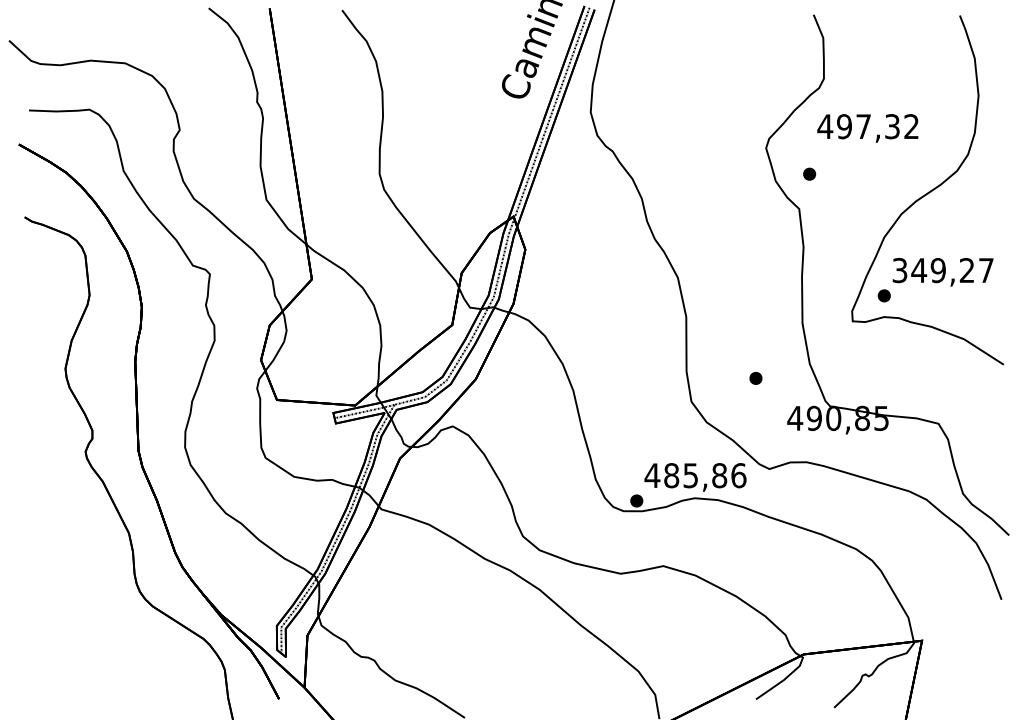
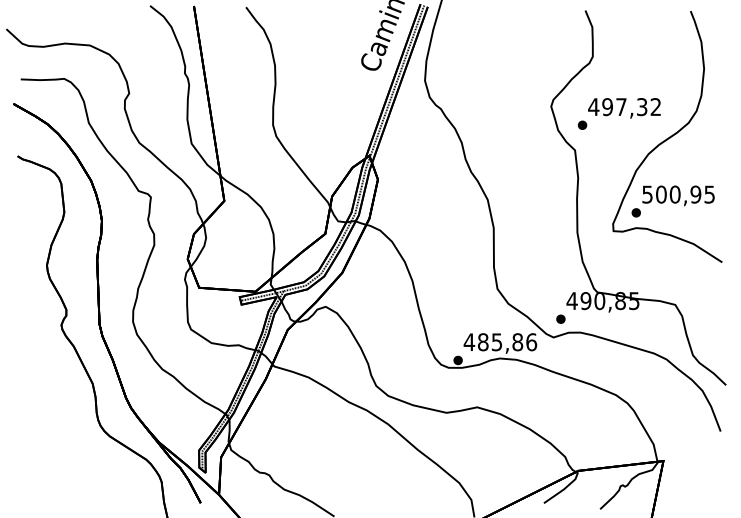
text: (867, 128) -> (624, 108), moved
text: (942, 270) -> (678, 194), 349,27 -> 500,95
part: (755, 377) -> (560, 318), moved

